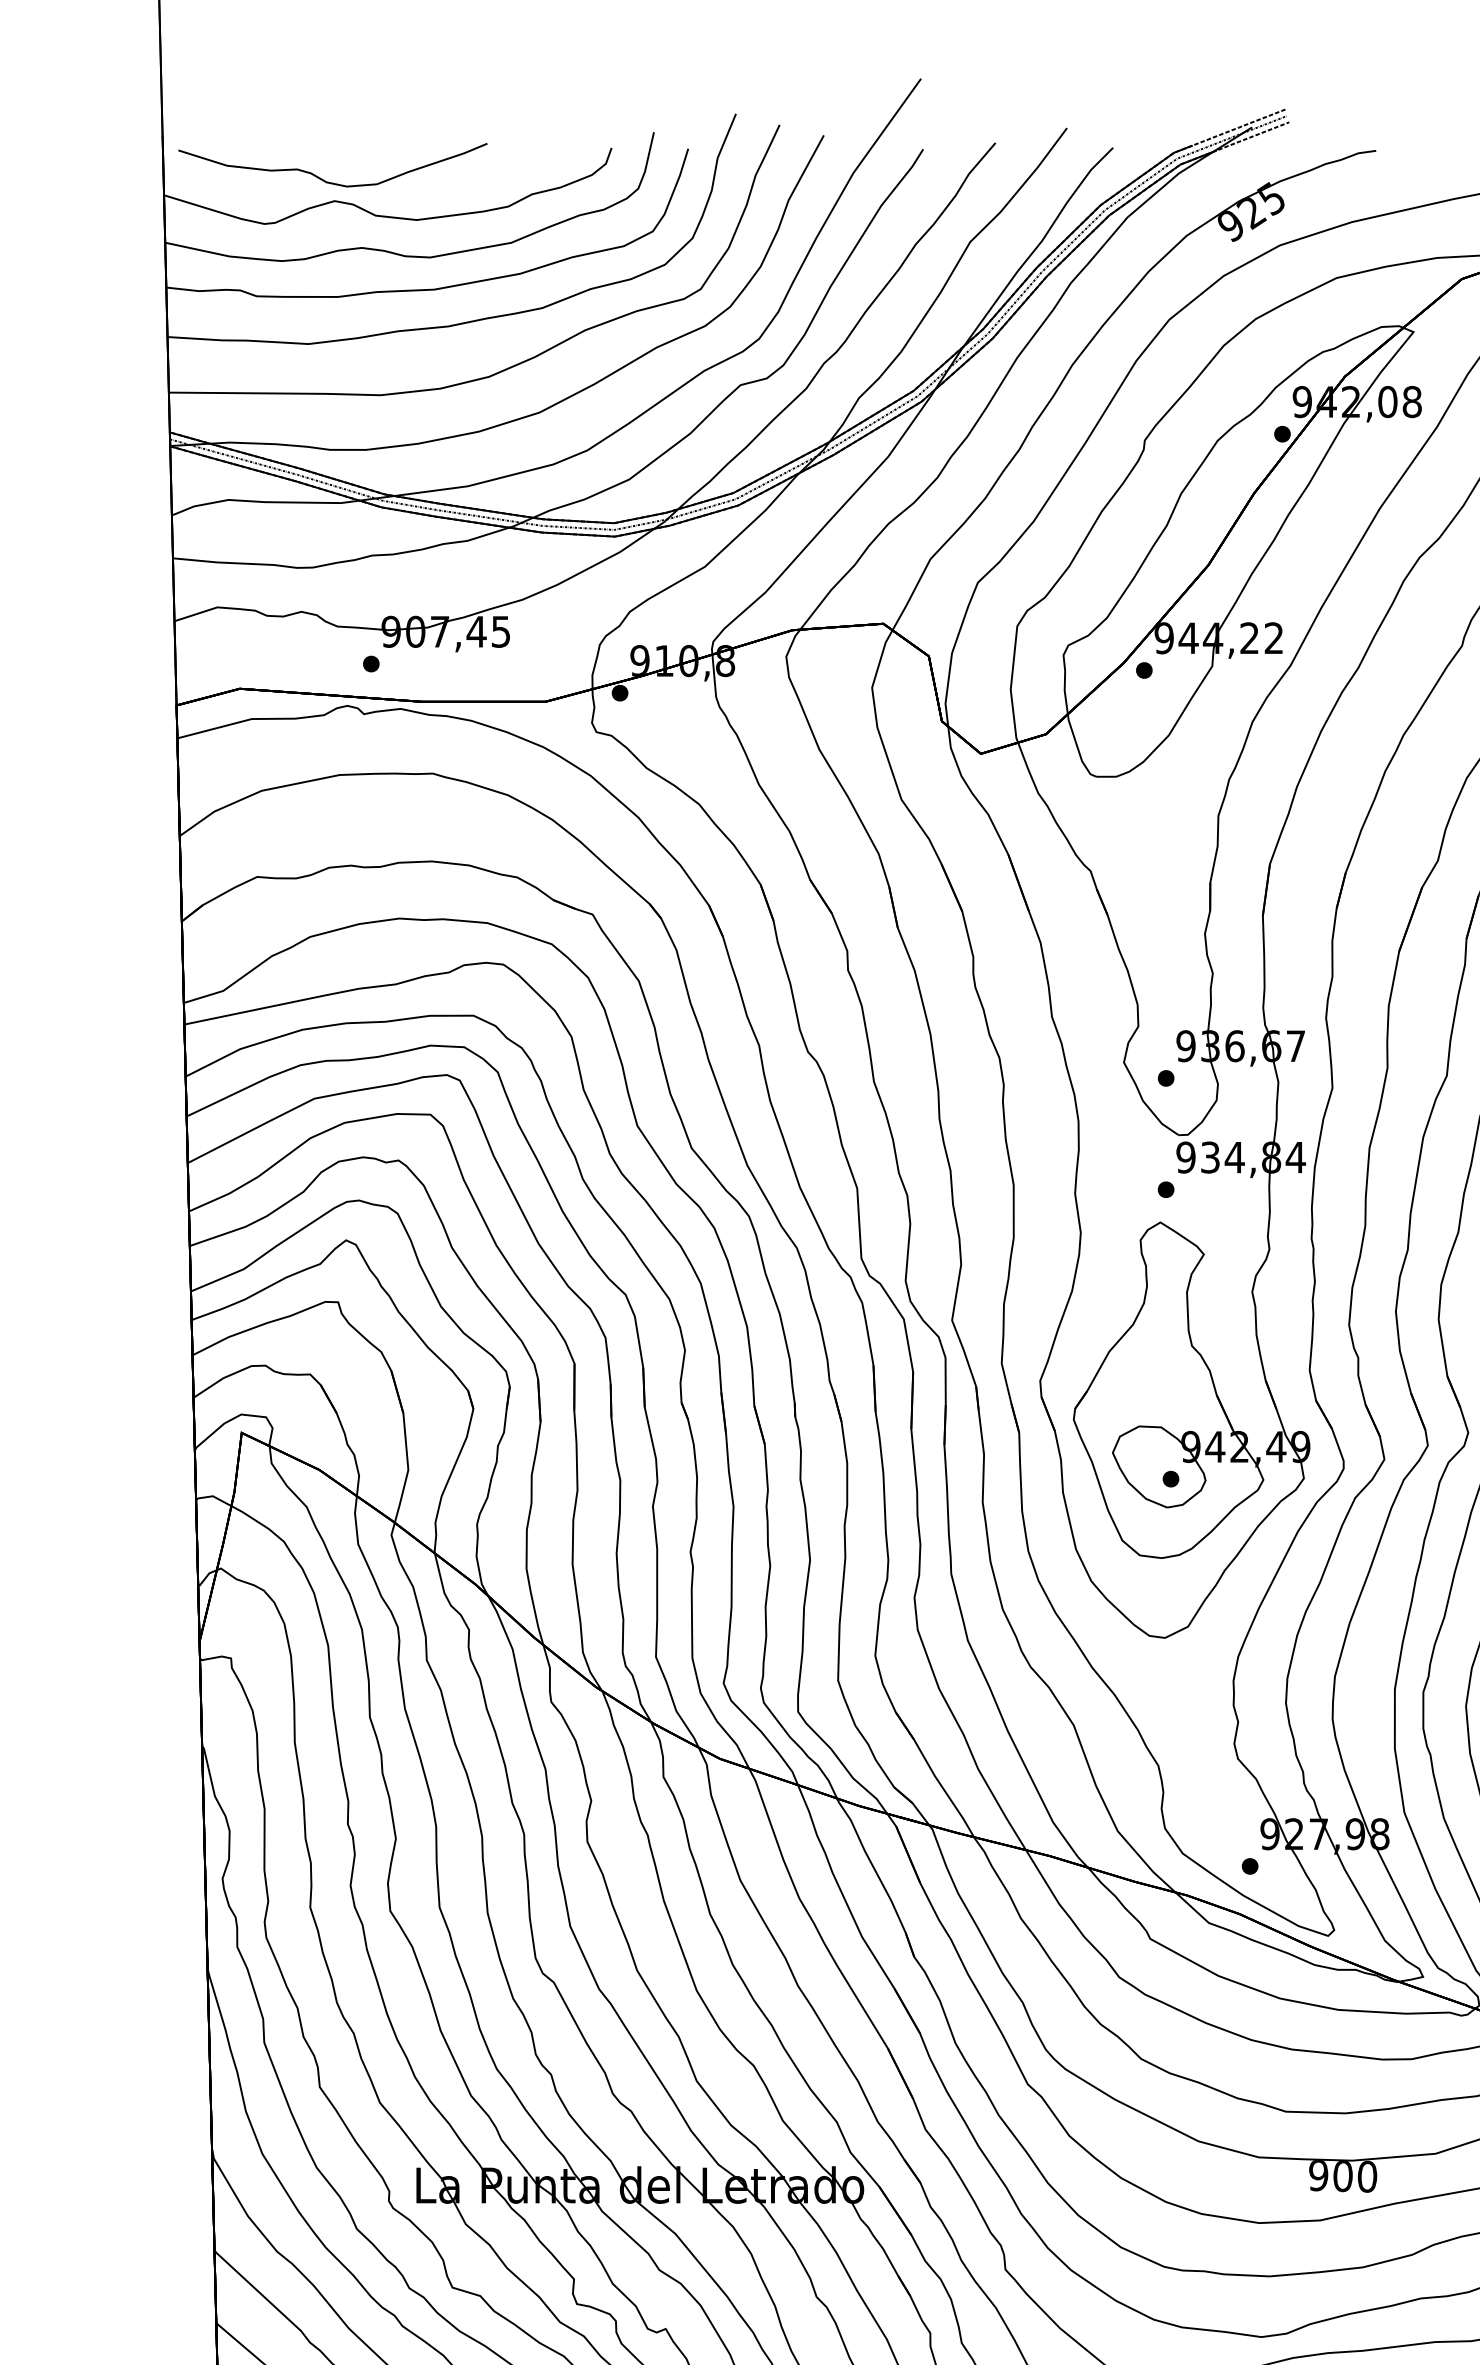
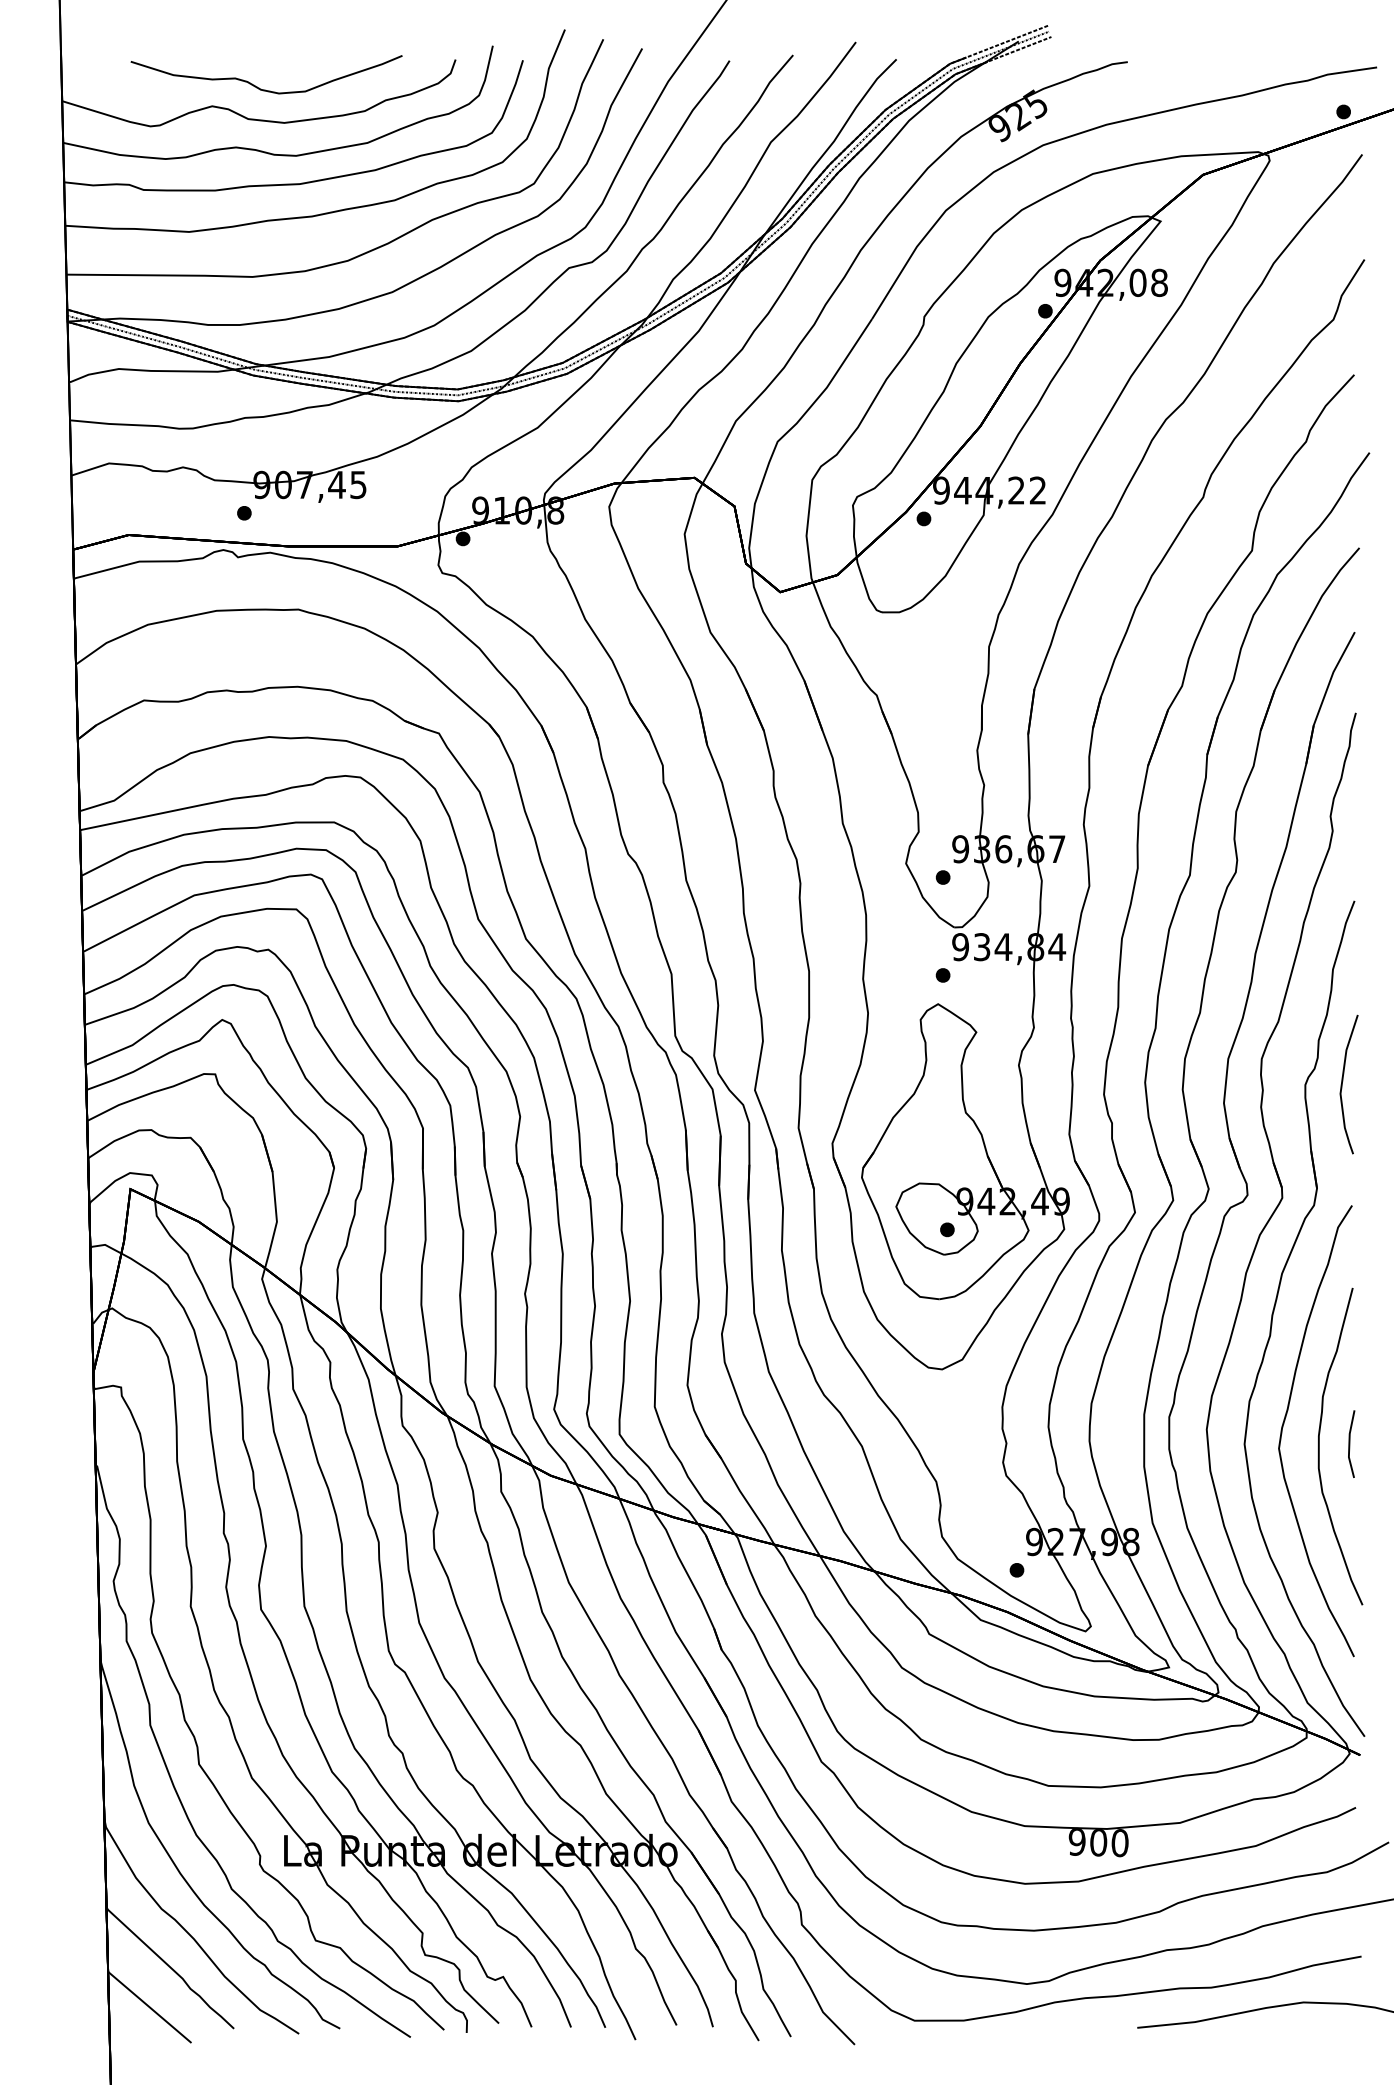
part: (324, 179) -> (259, 87), moved

